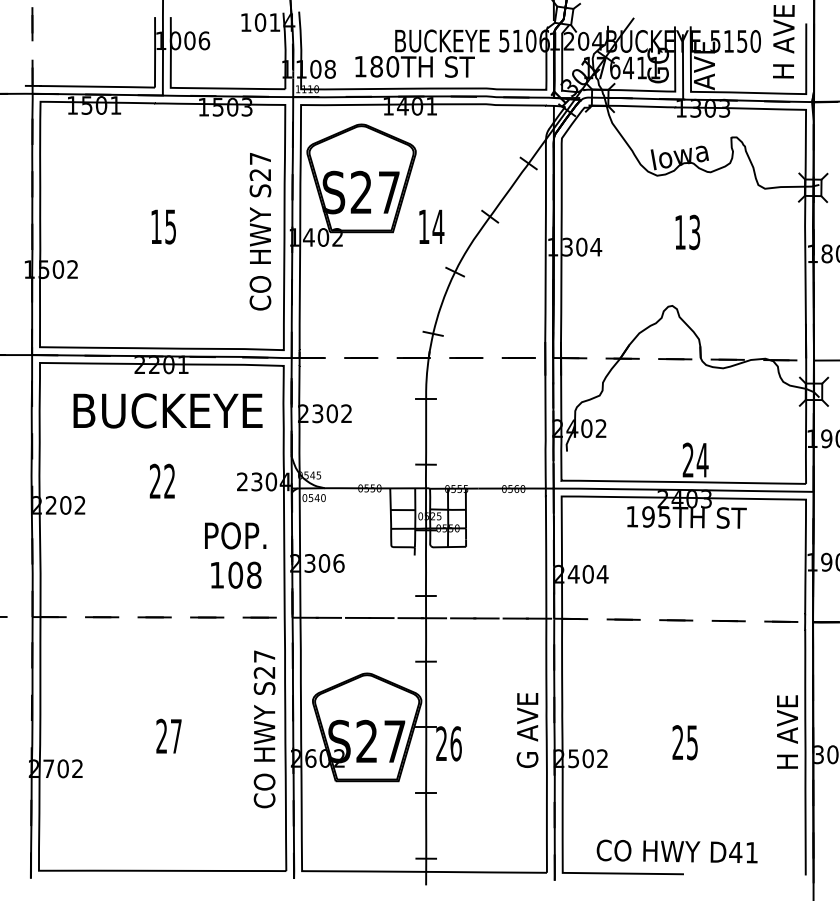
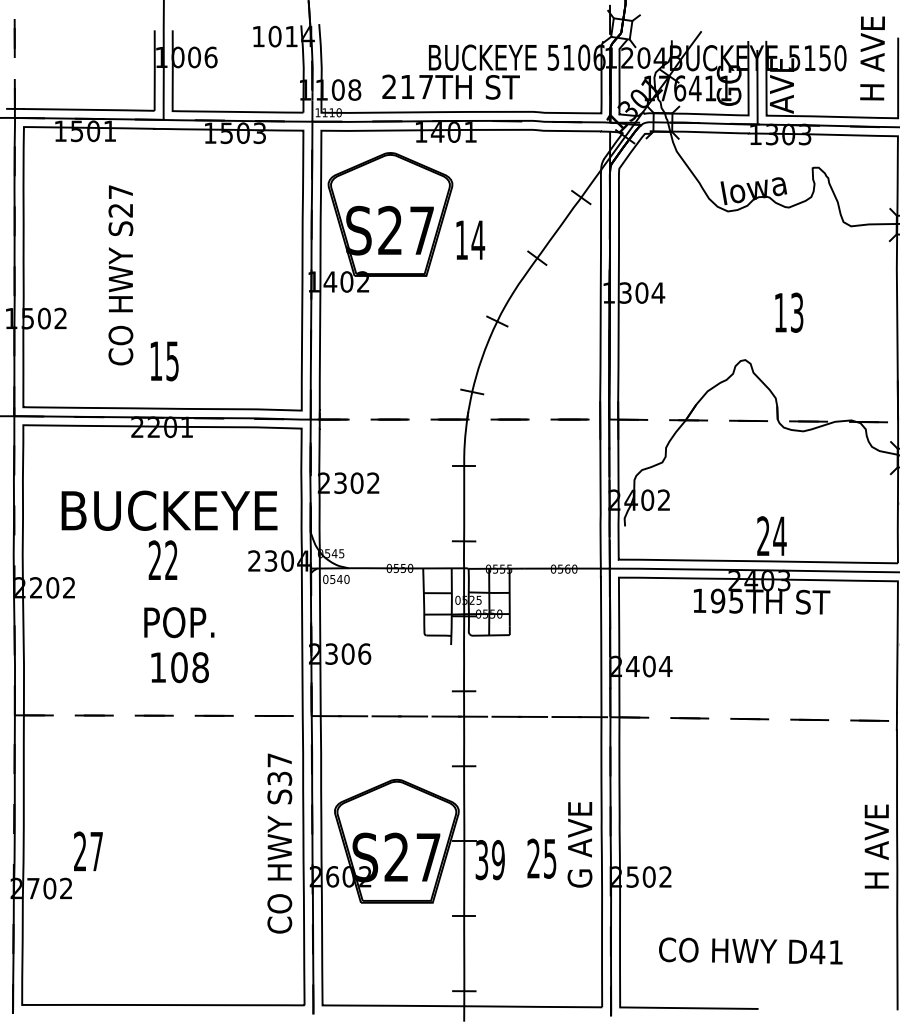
text: (376, 66) -> (407, 86), 180TH -> 217TH
text: (163, 226) -> (164, 360), moved
text: (431, 226) -> (470, 239), moved
text: (260, 231) -> (120, 275), moved
text: (687, 232) -> (788, 312), moved
text: (167, 410) -> (168, 510), moved
text: (235, 555) -> (179, 645), moved
text: (264, 672) -> (279, 778), S27 -> S37
text: (168, 735) -> (87, 850), moved
text: (684, 742) -> (541, 858), moved
text: (448, 743) -> (489, 859), 26 -> 39
text: (676, 851) -> (750, 951), moved

